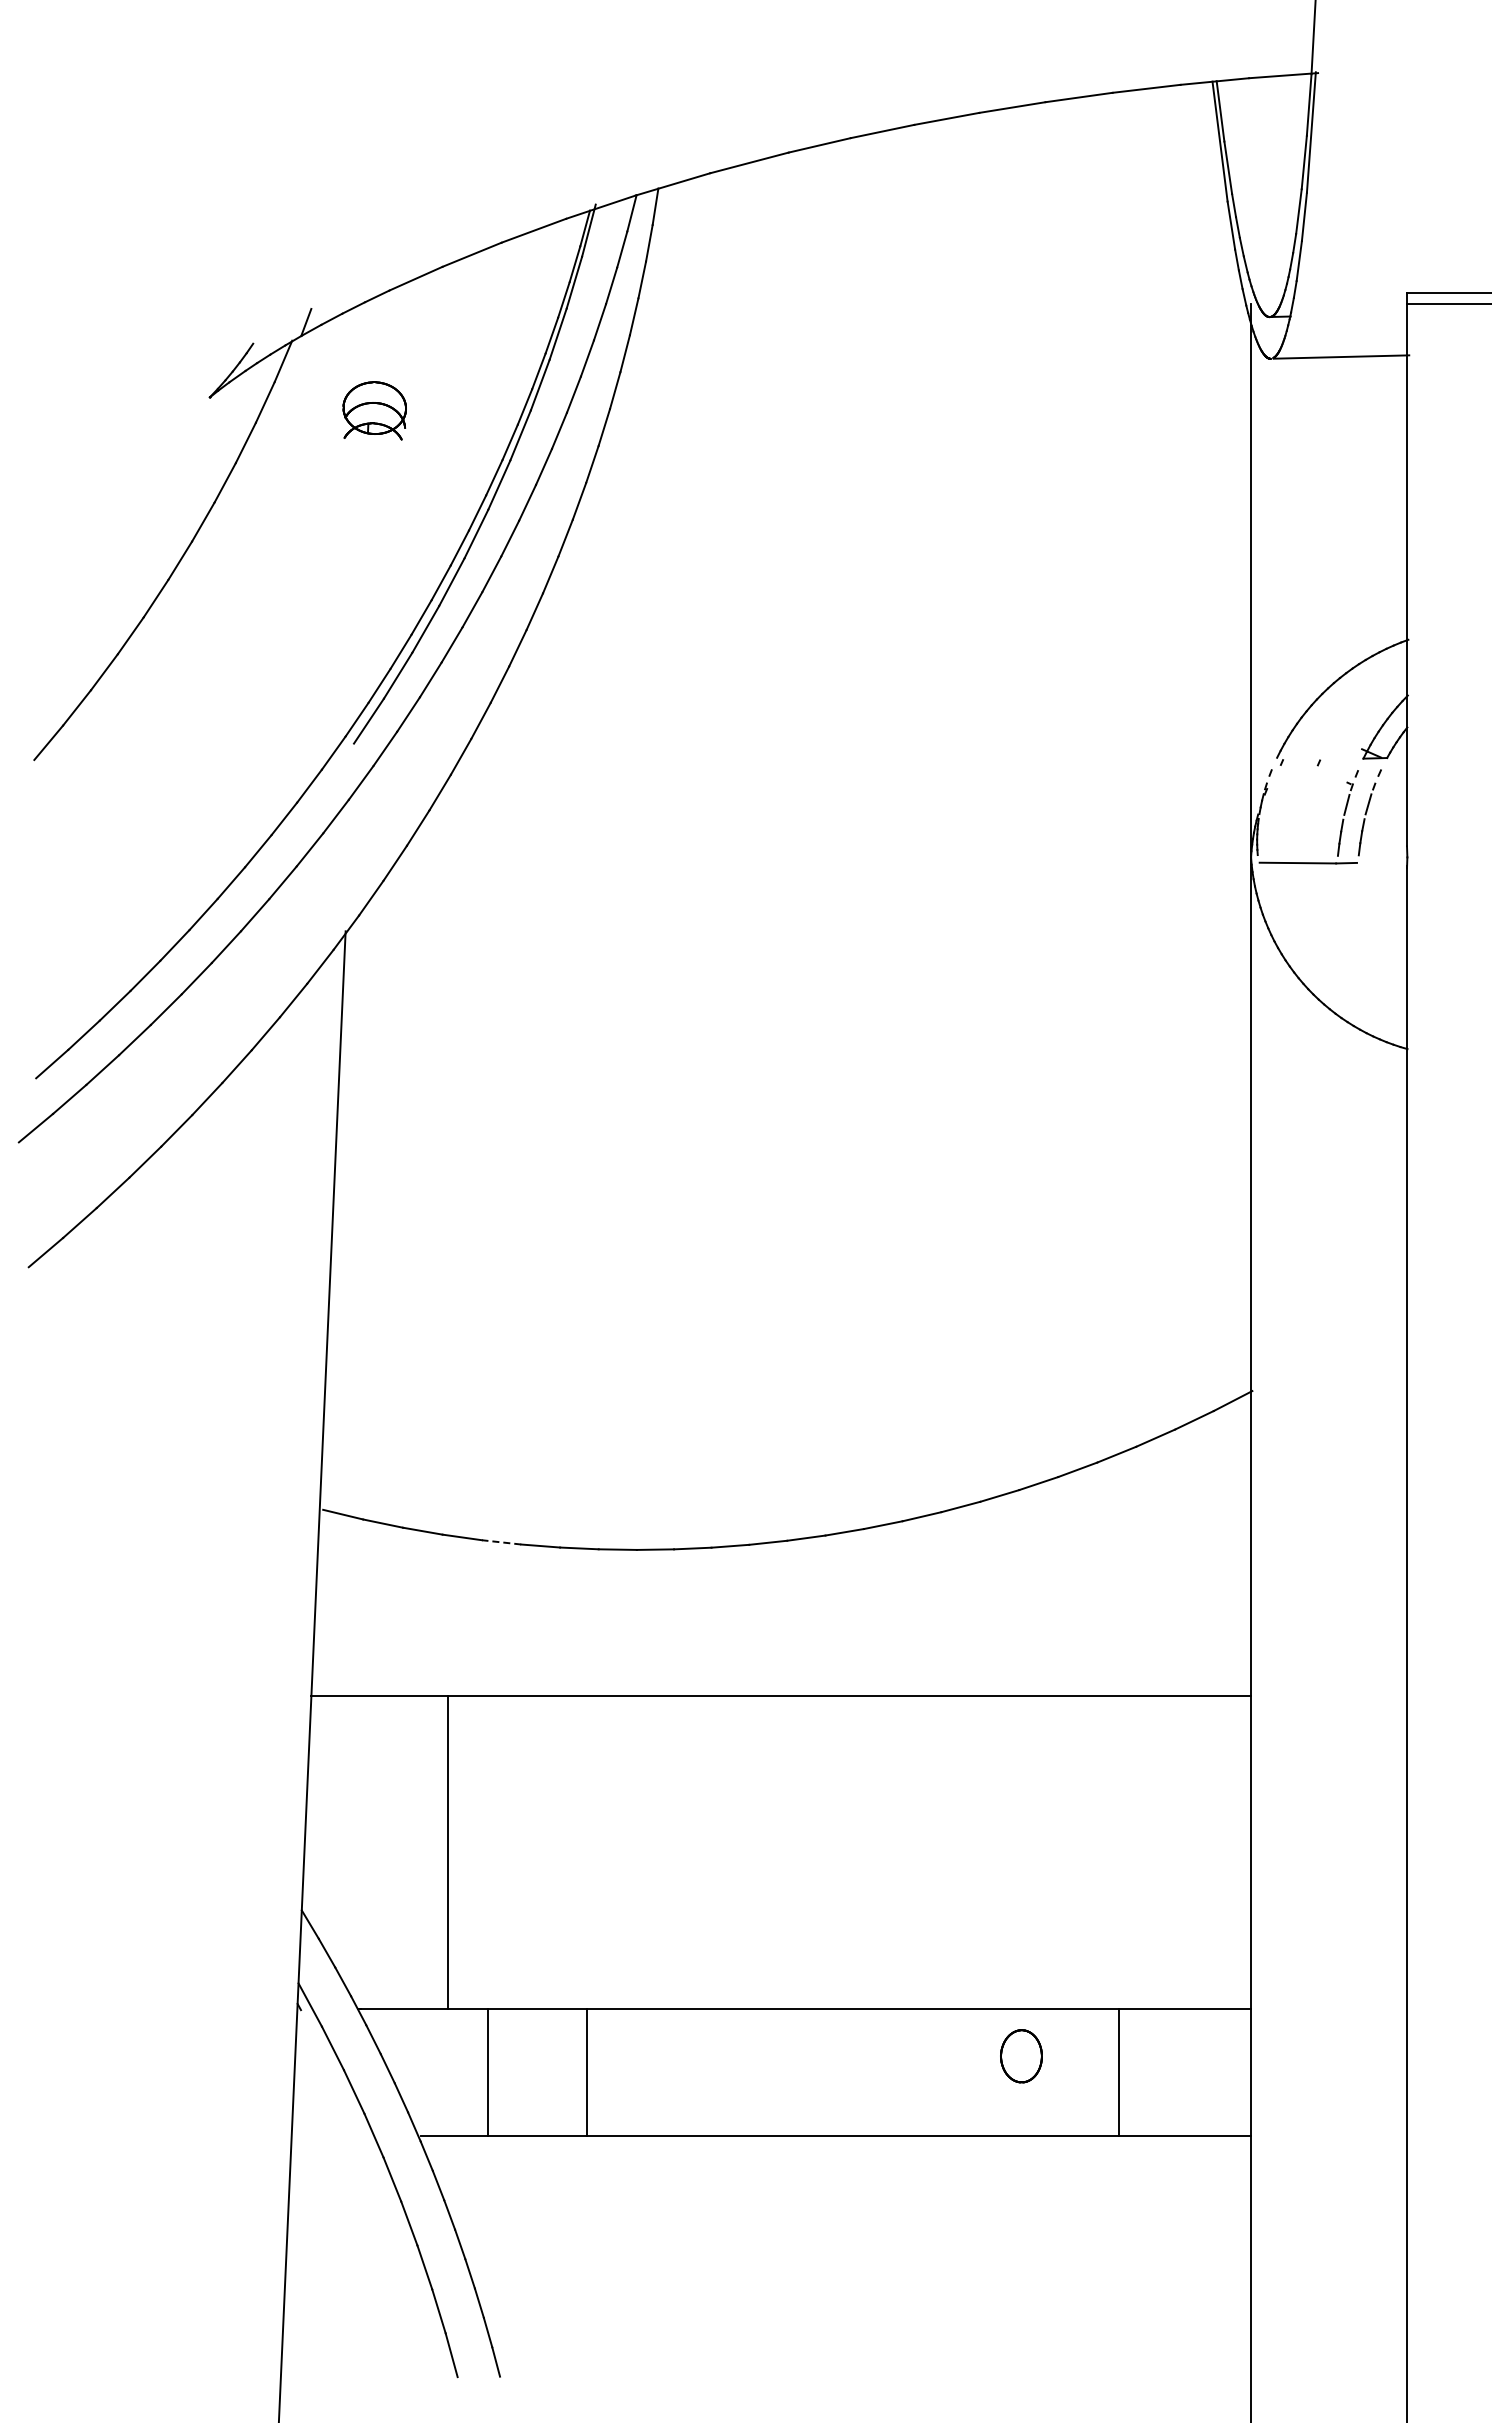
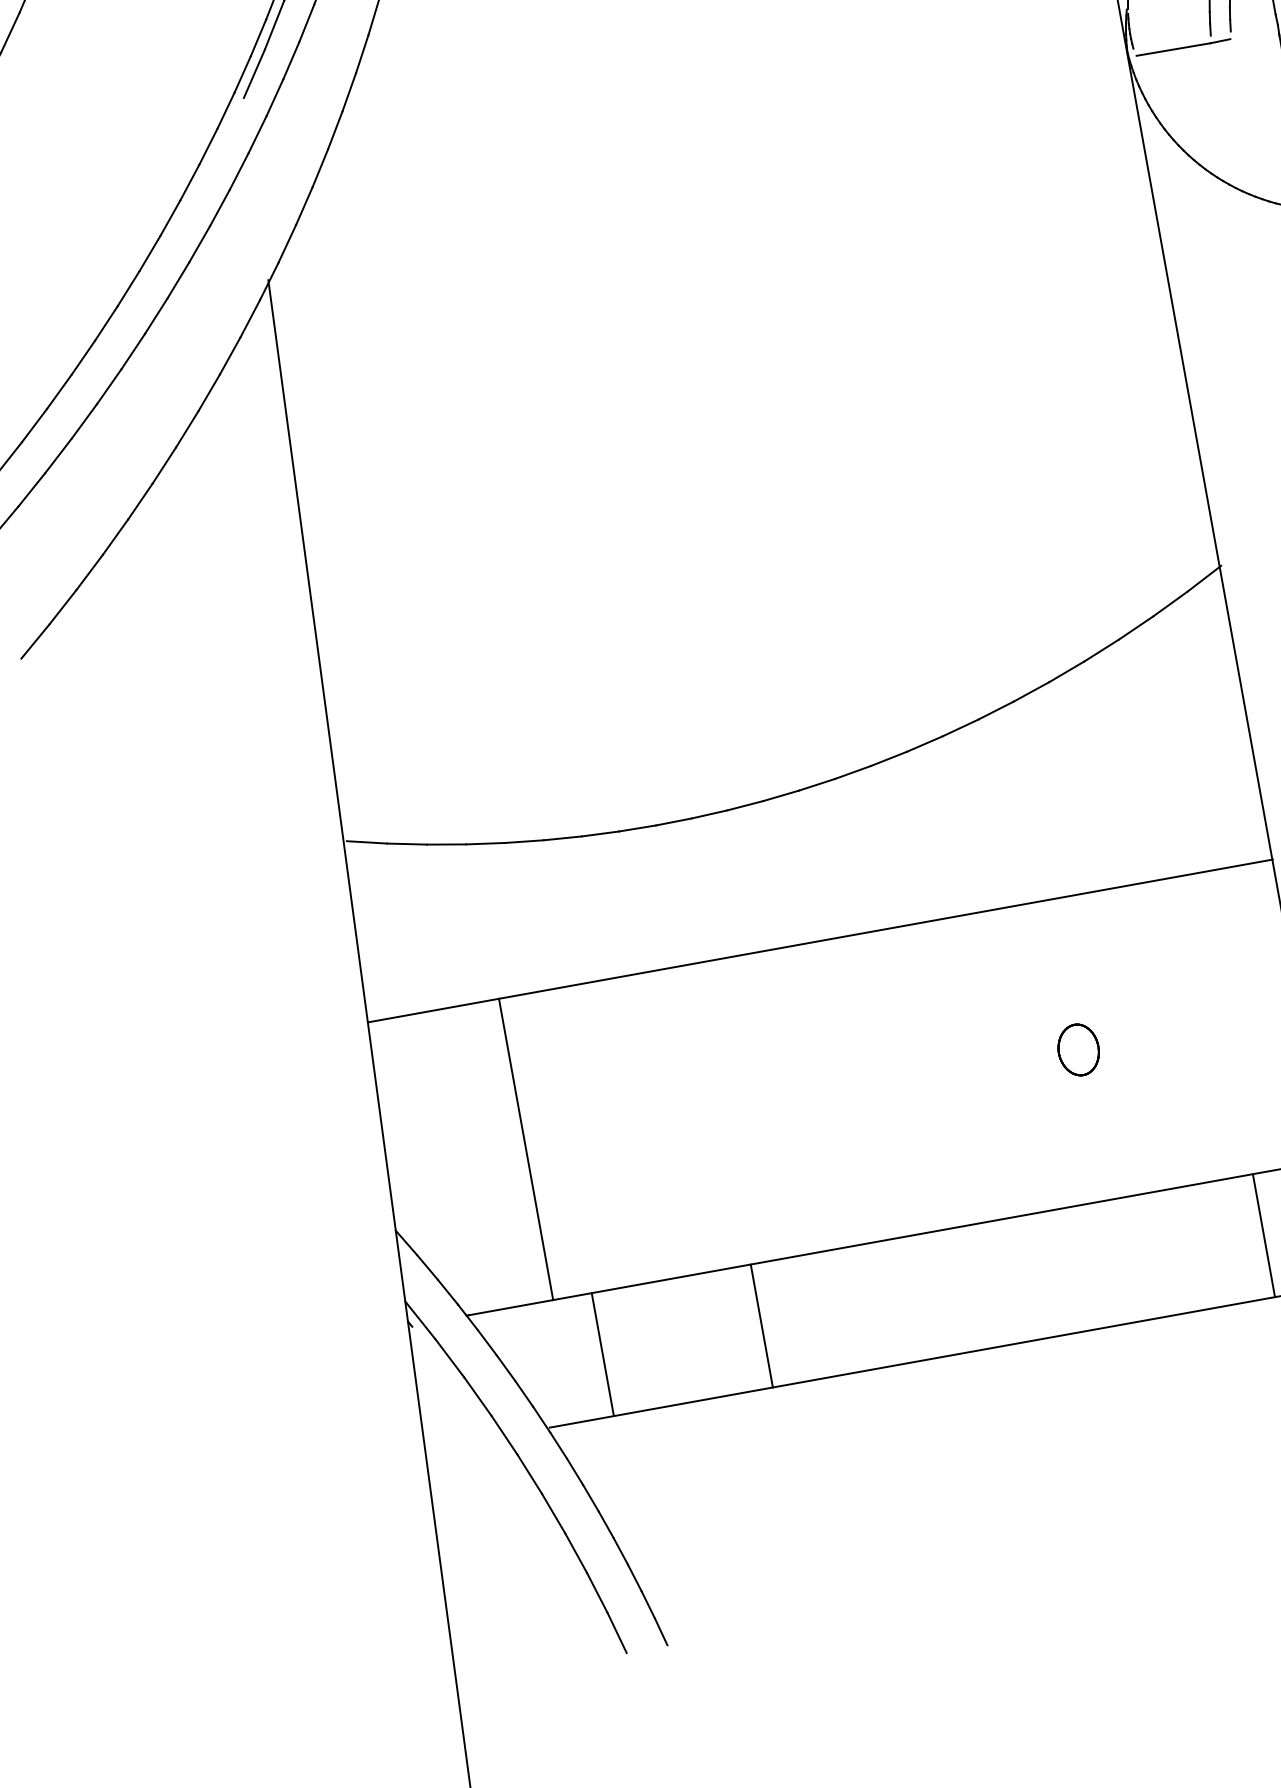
line: (501, 1542) -> (524, 841), dashed -> solid
part: (1021, 2056) -> (1078, 1050), moved
line: (586, 2072) -> (761, 1325), moved
line: (1119, 2072) -> (1264, 1235), moved

